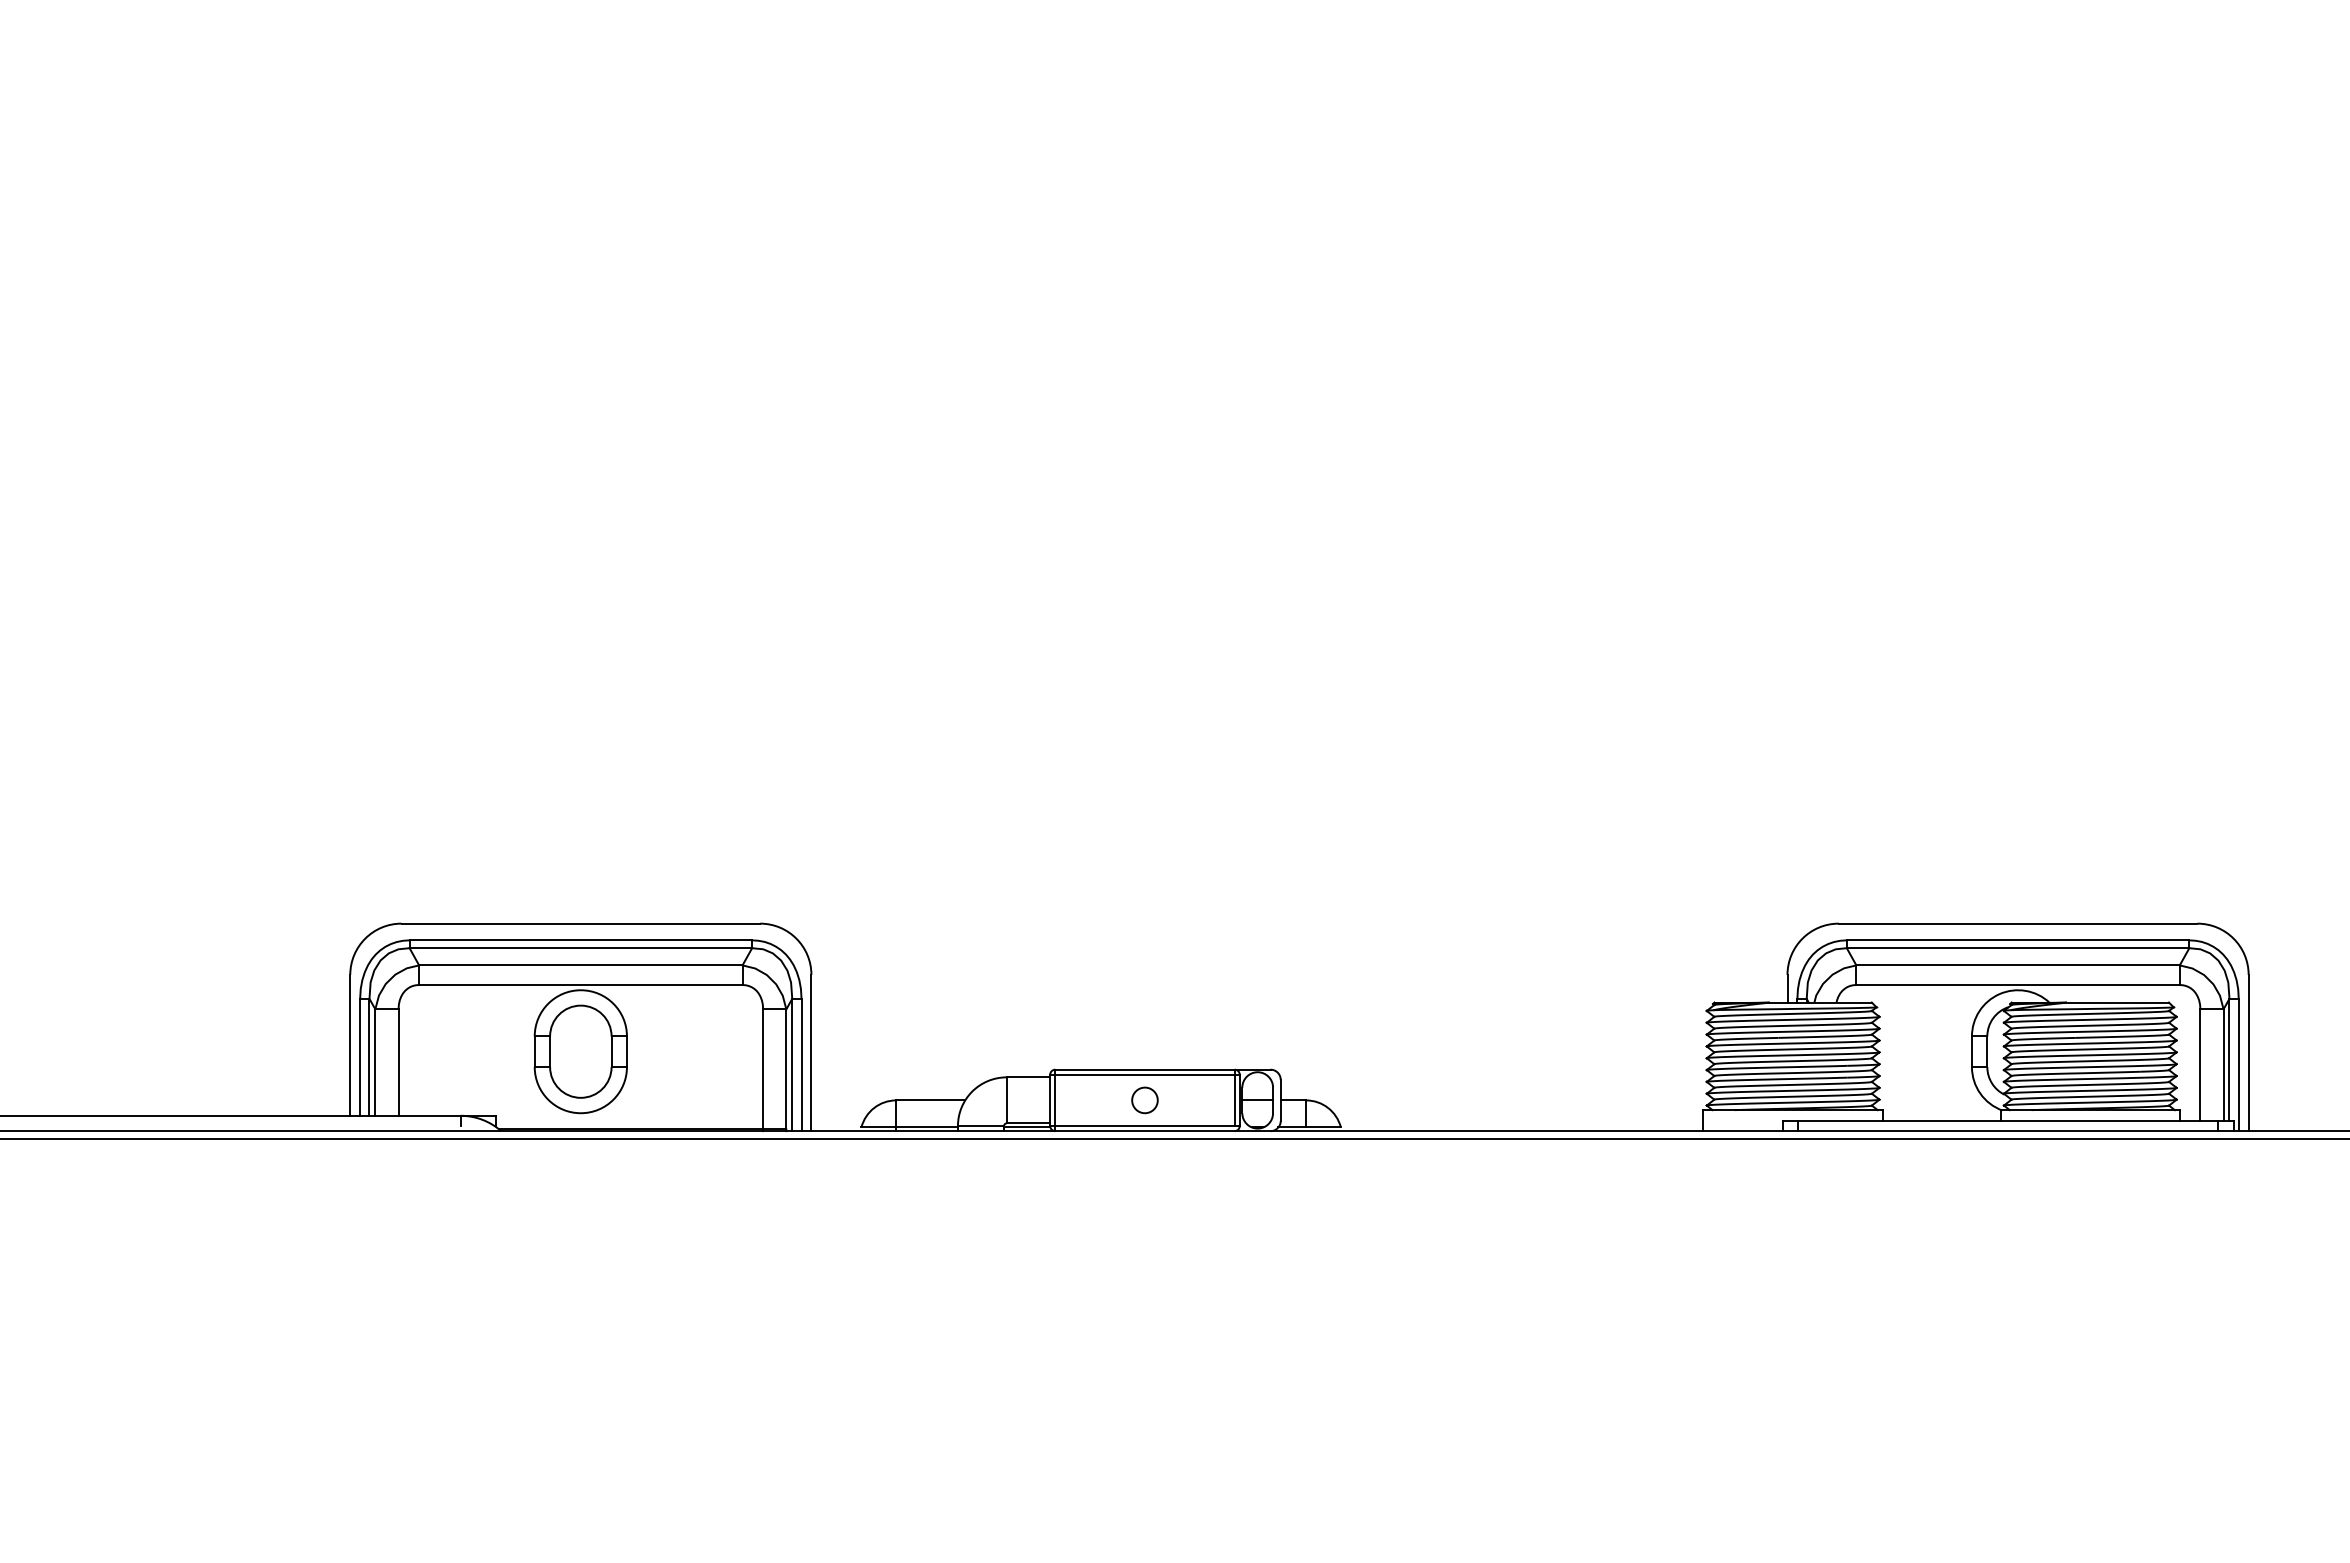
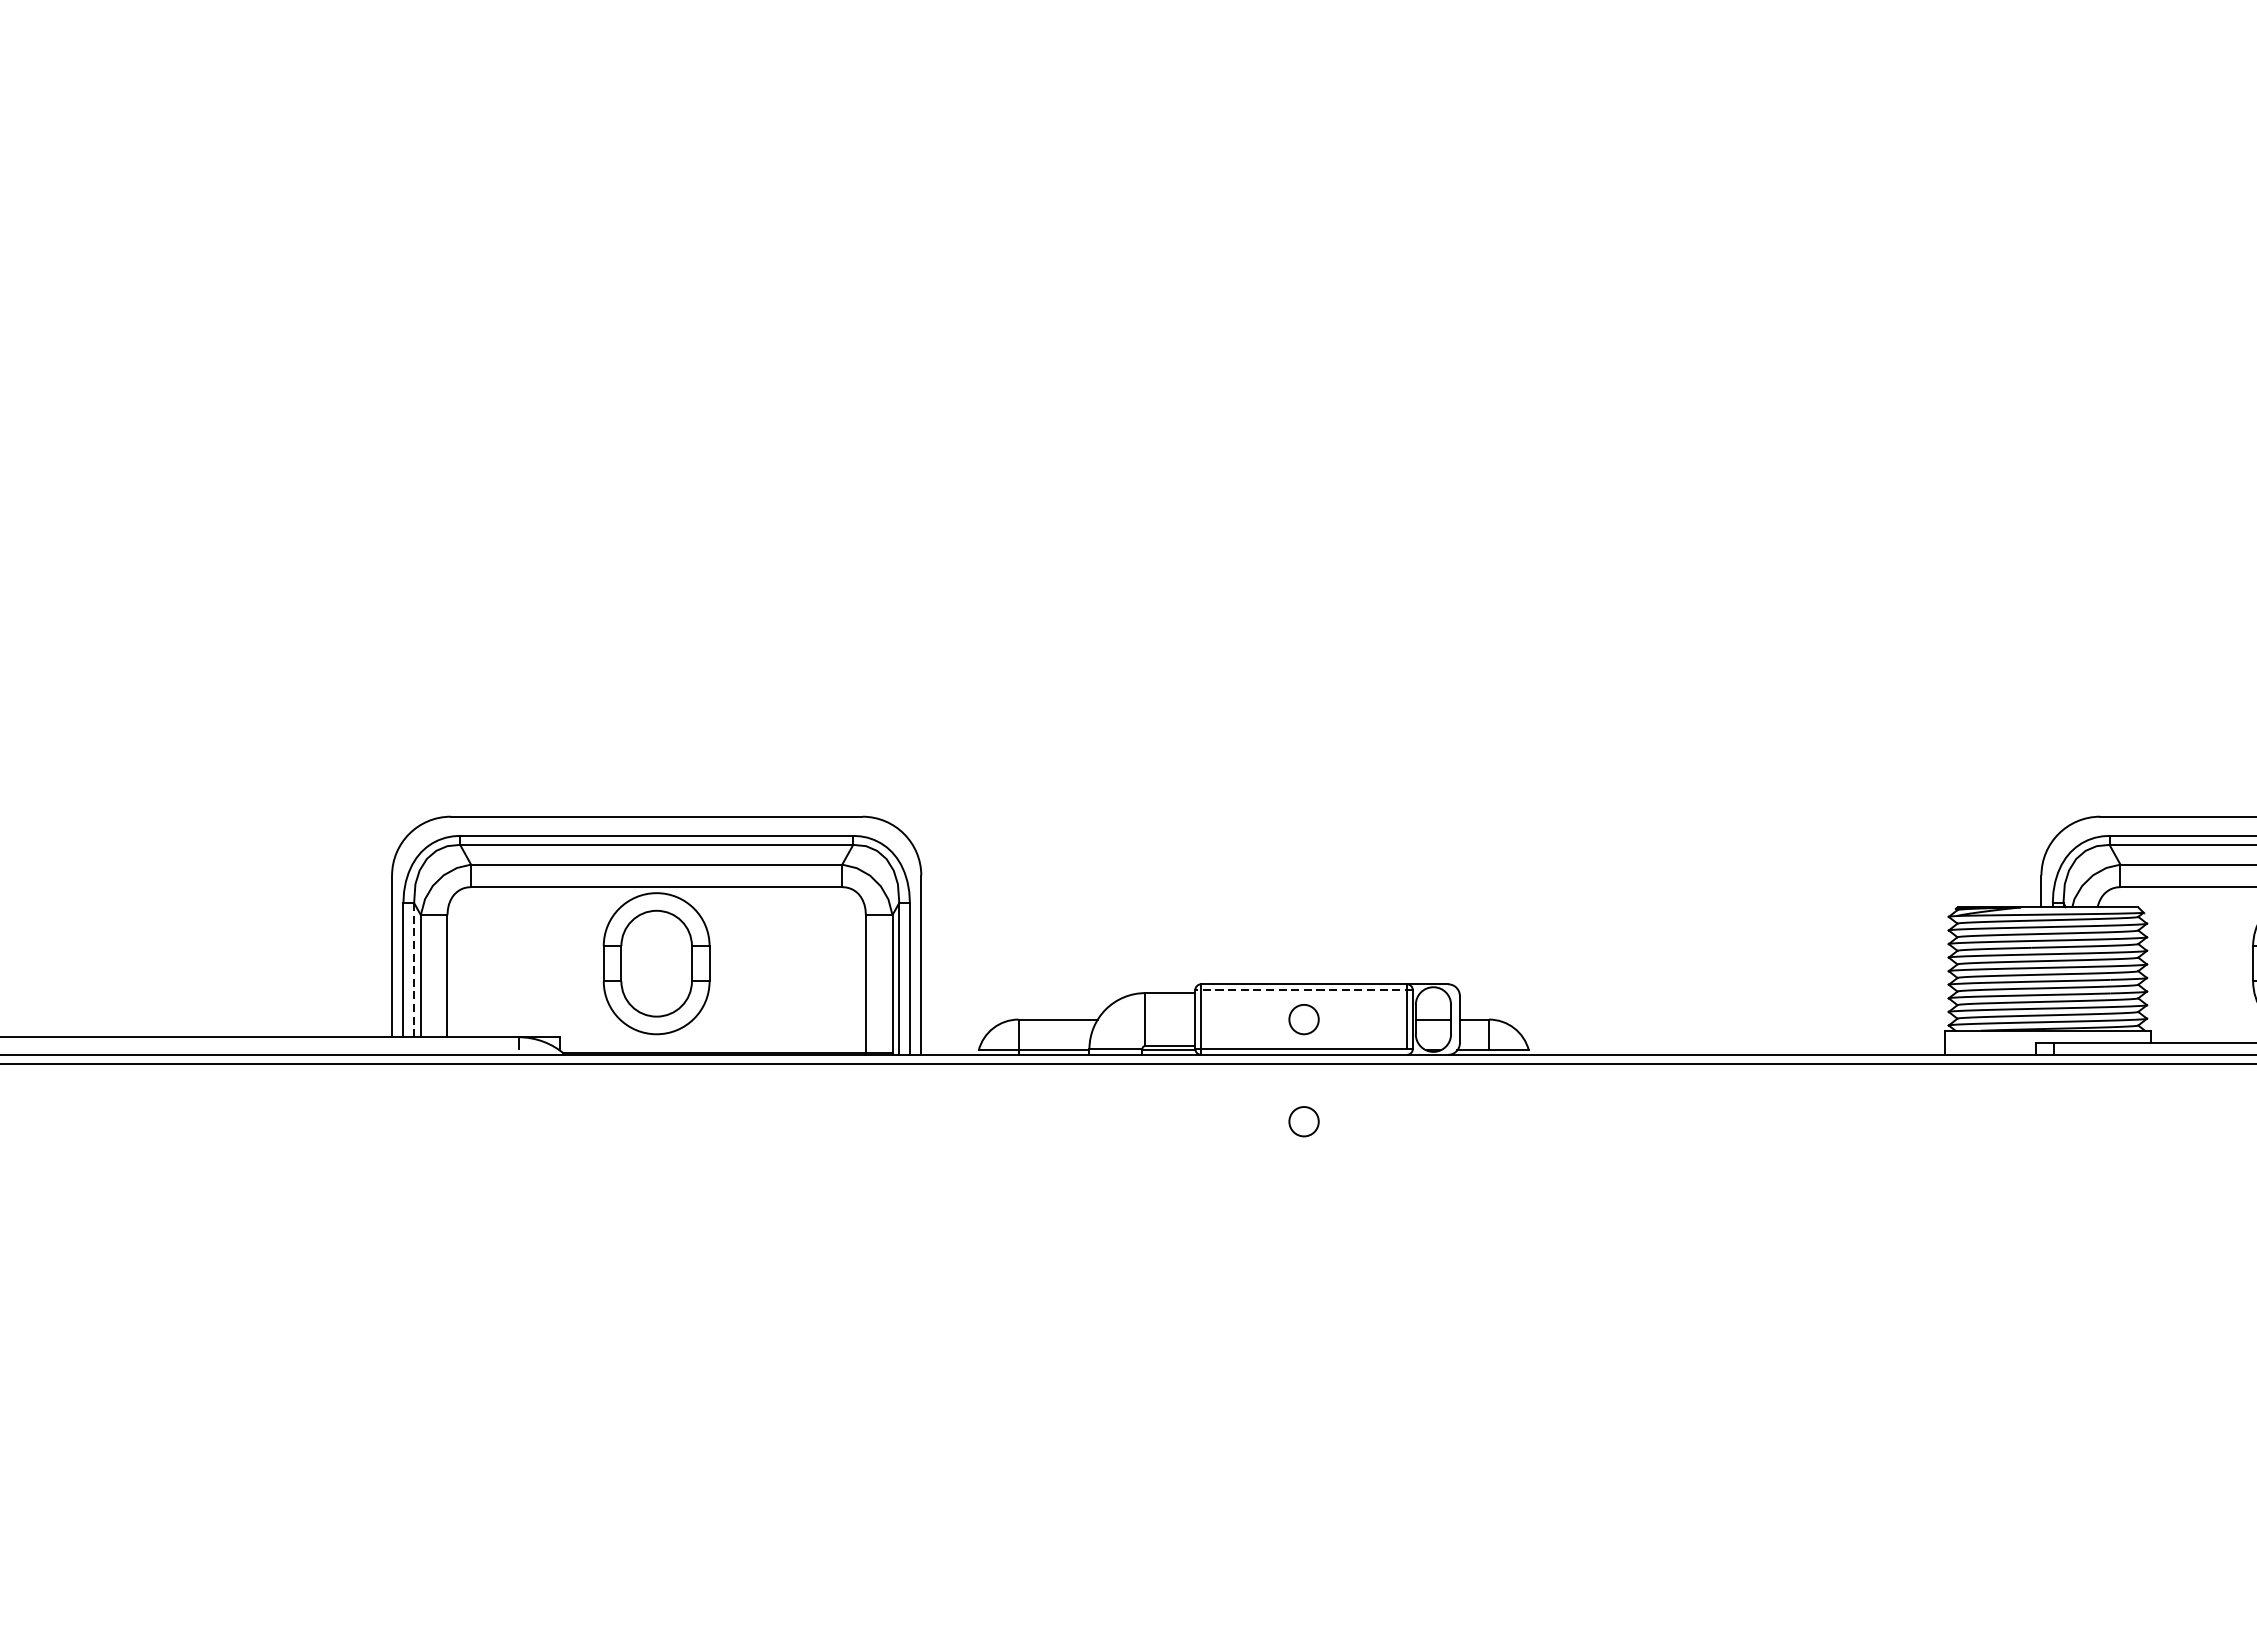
line: (369, 1057) -> (414, 970), solid -> dashed
line: (1144, 1074) -> (1303, 989), solid -> dashed
circle: (1144, 1189) -> (1303, 1121), added

